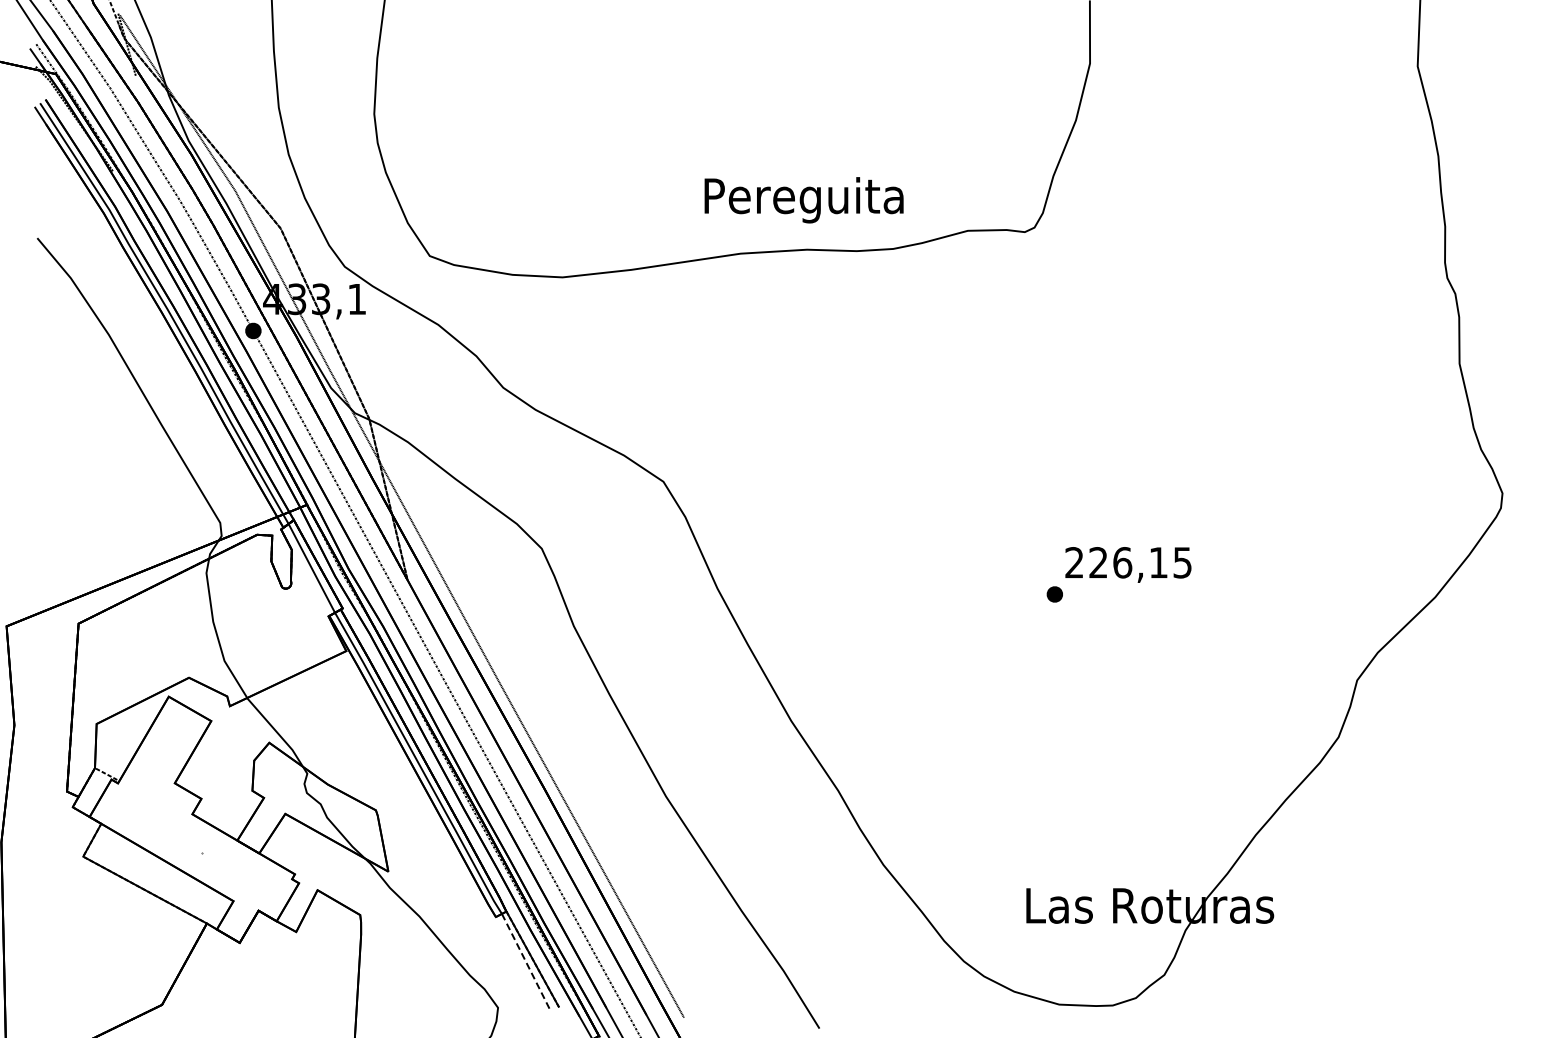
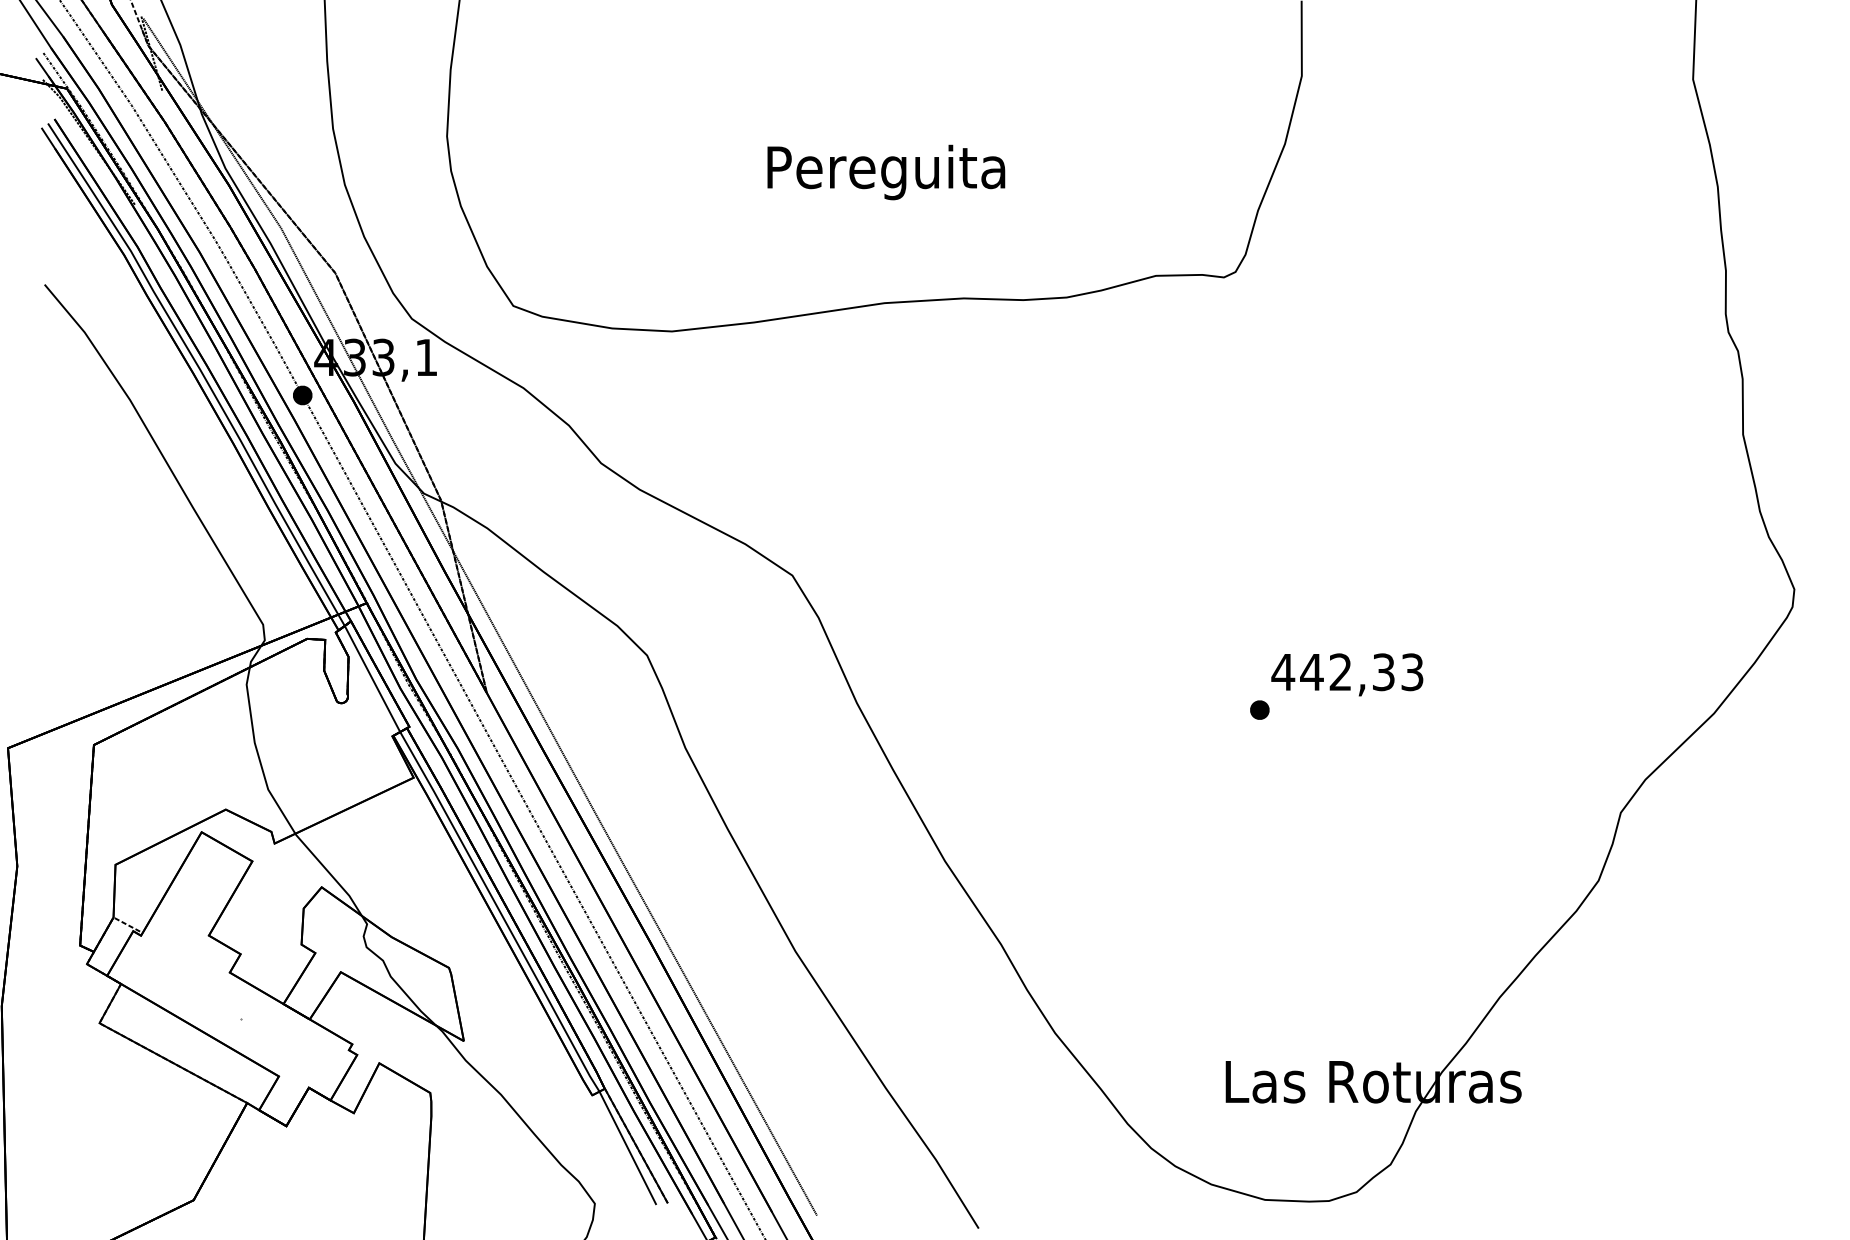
text: (803, 200) -> (885, 172), moved
text: (1127, 562) -> (1346, 671), 226,15 -> 442,33
line: (525, 961) -> (627, 1148), dashed -> solid

